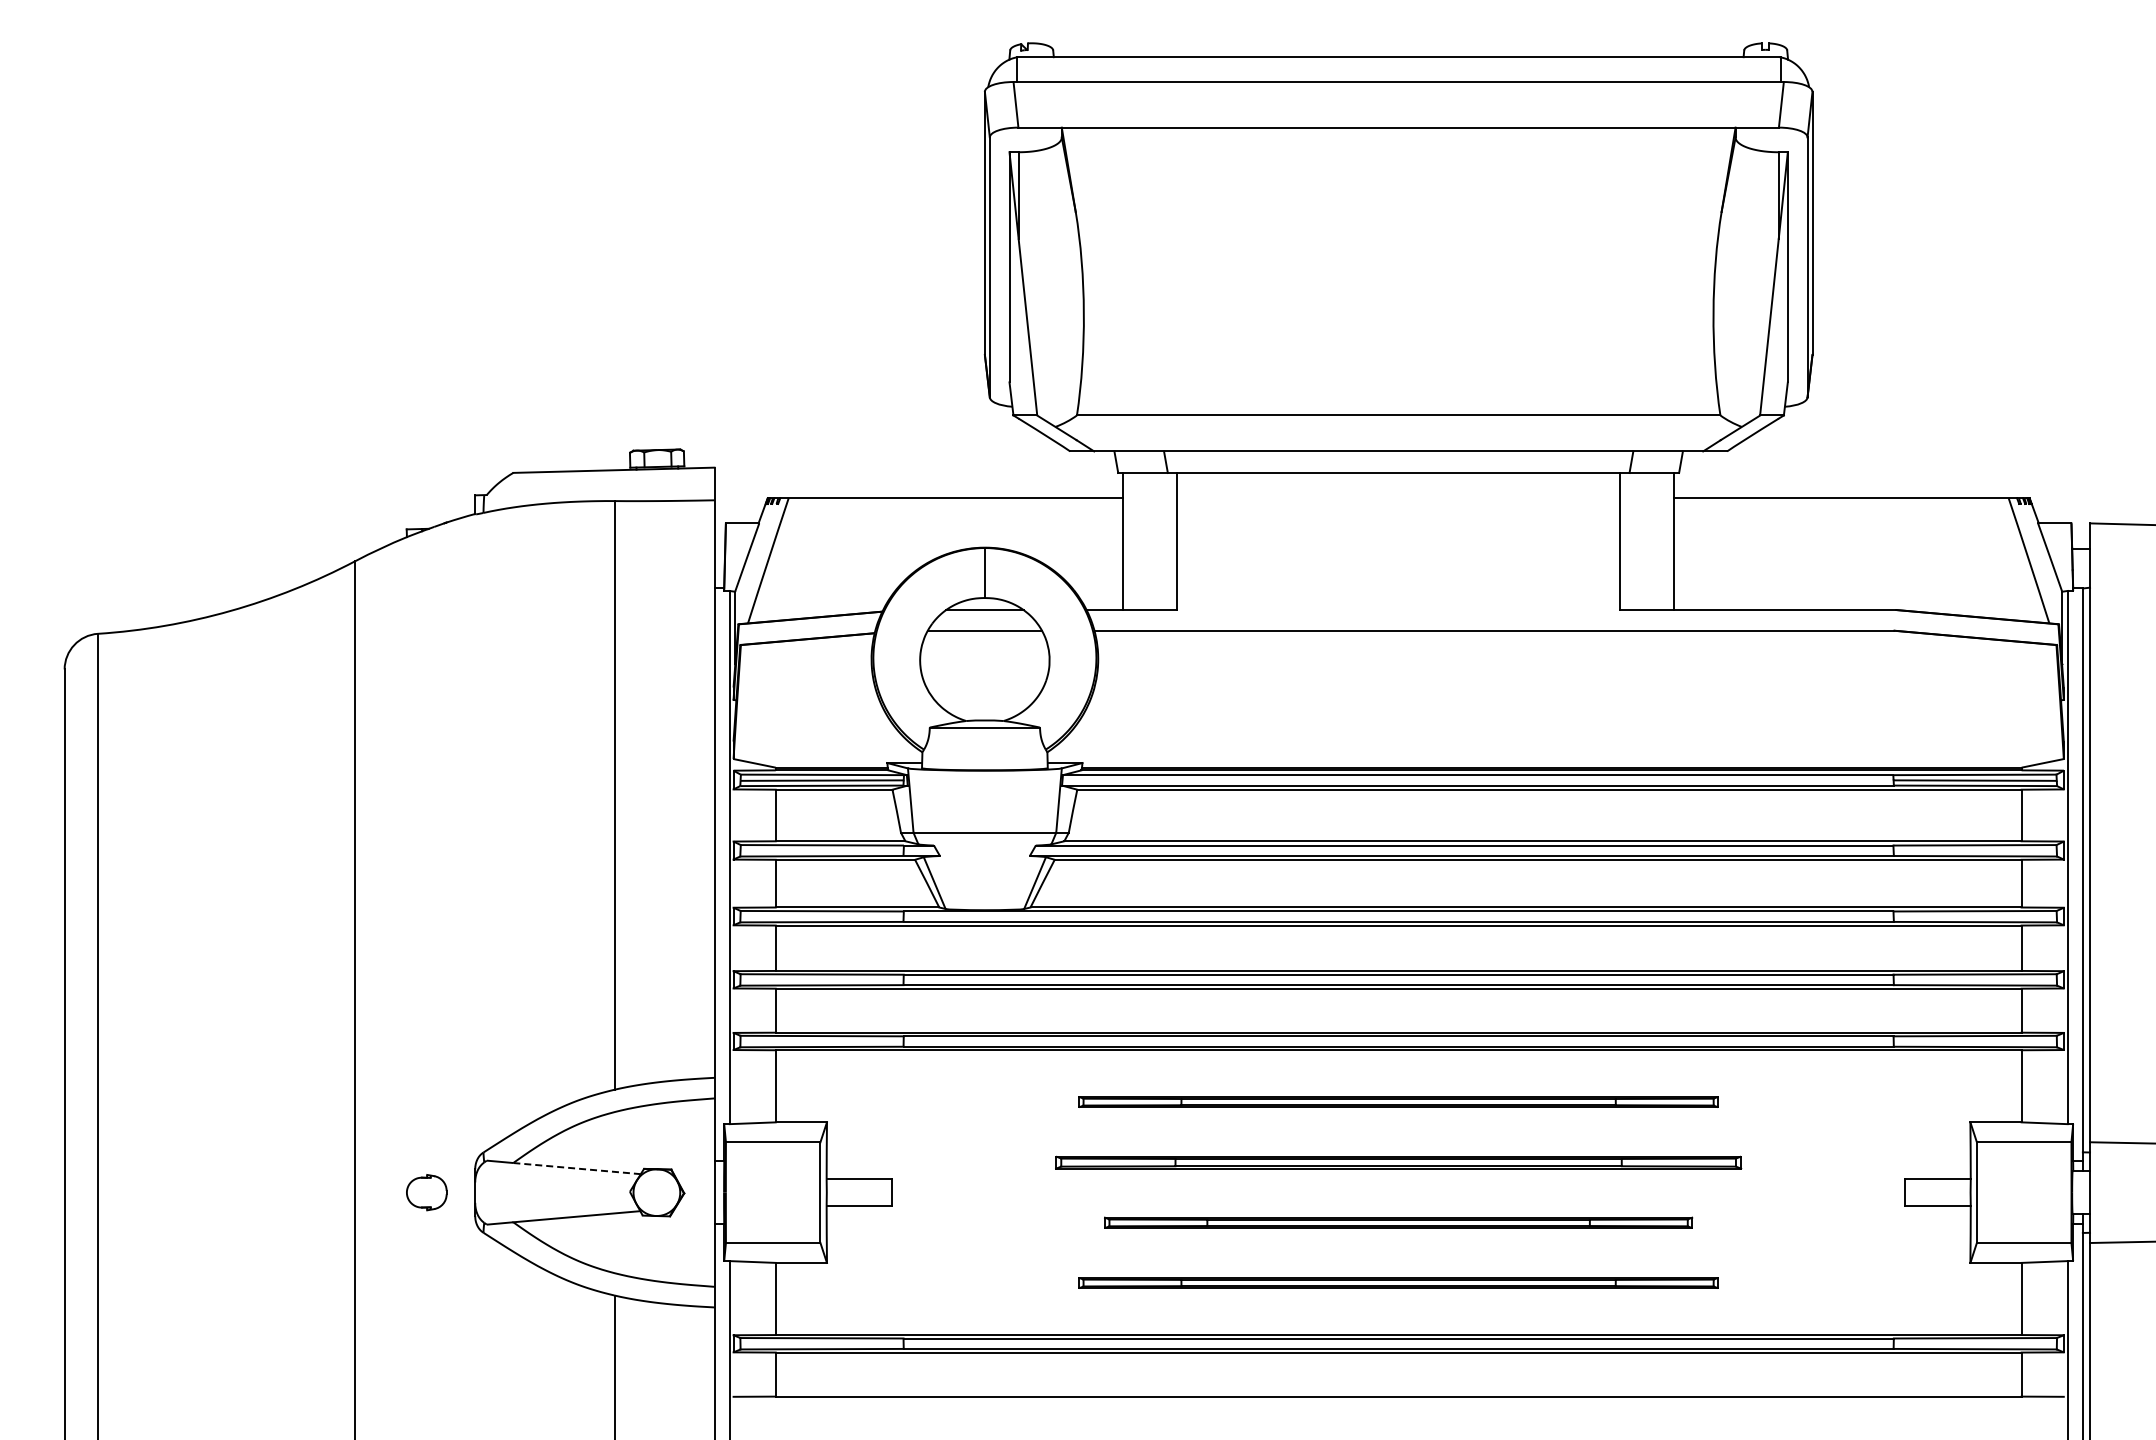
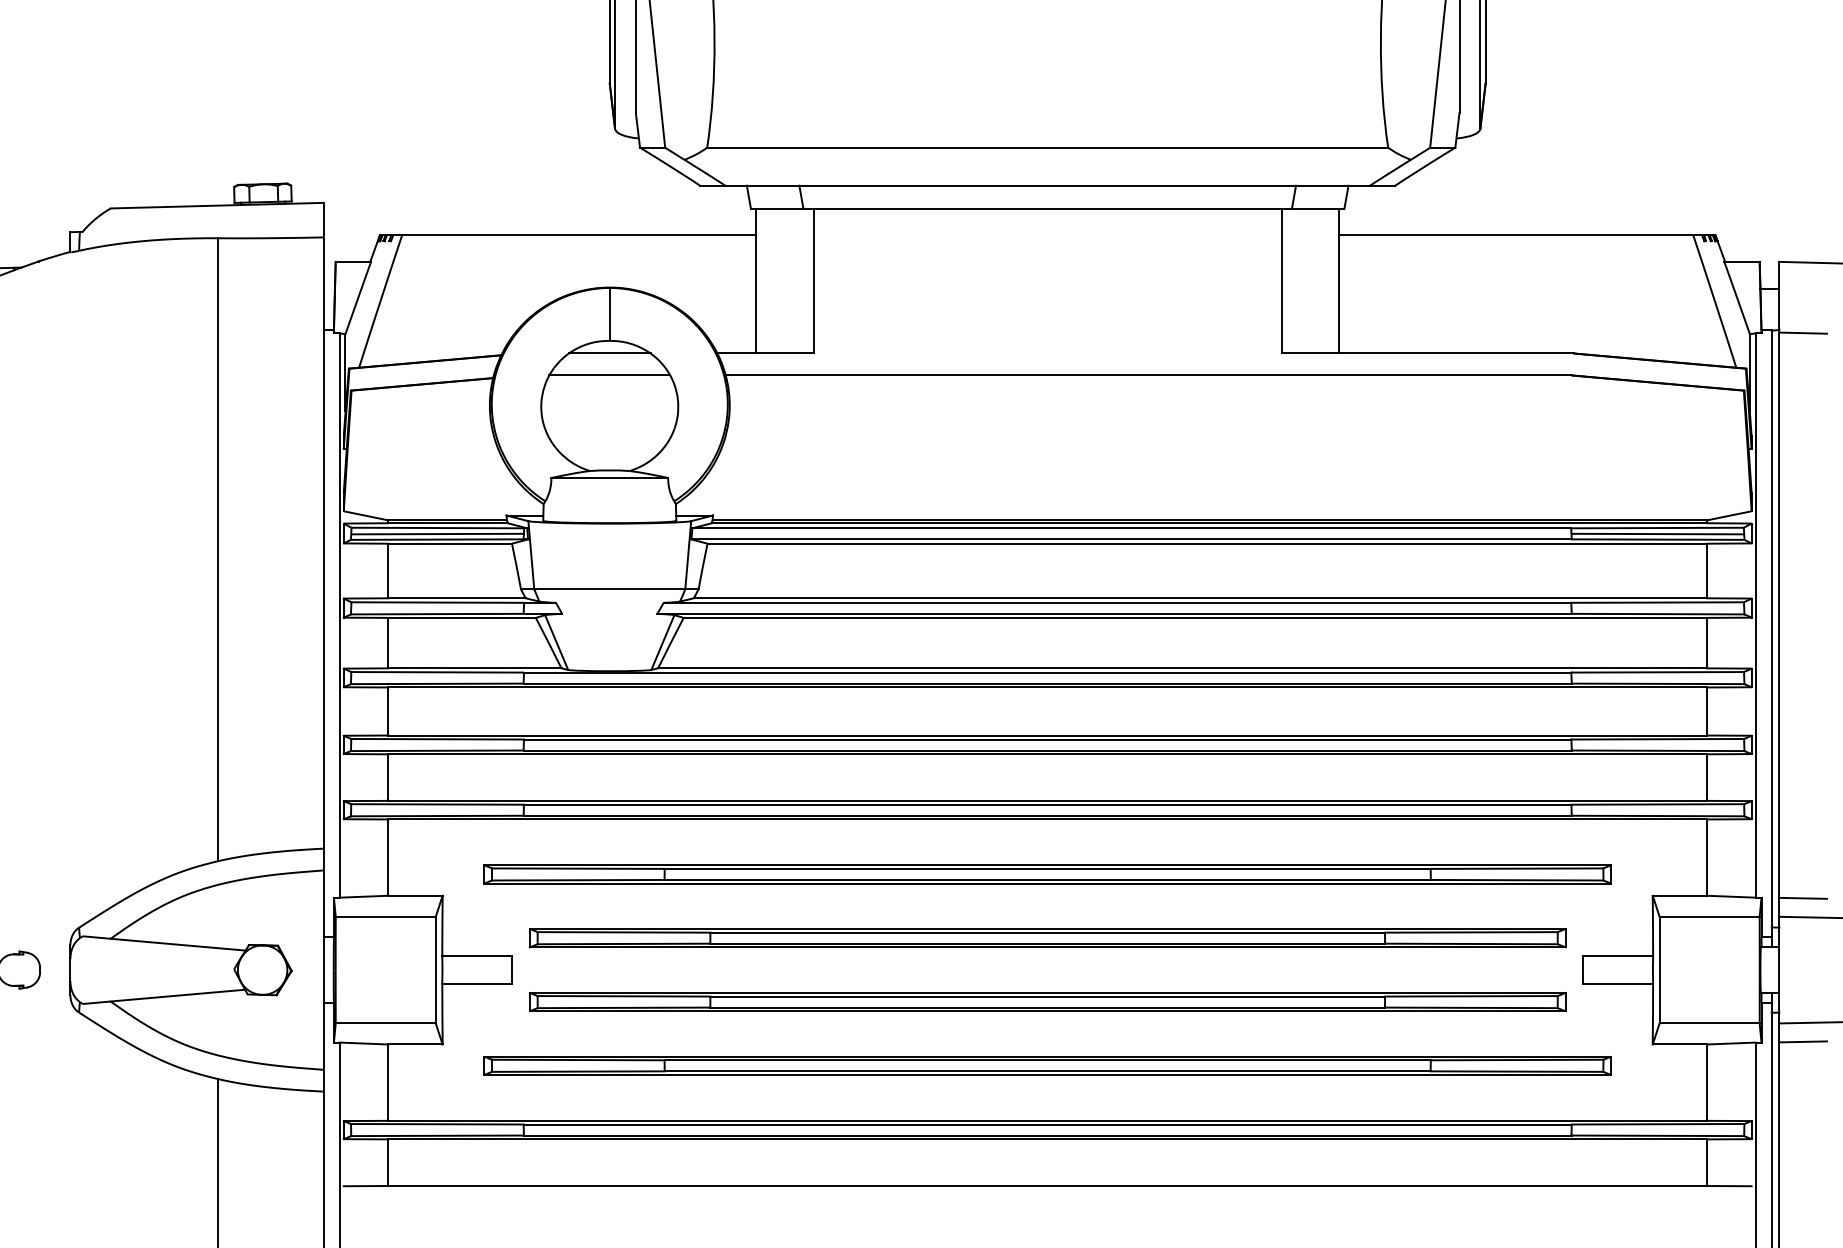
line: (2112, 590) -> (1803, 332), added
part: (1398, 1101) -> (1047, 873), size x1.67
line: (2112, 1124) -> (1803, 898), added
part: (1398, 1162) -> (1047, 938), size x1.43
line: (577, 1168) -> (178, 944), dashed -> solid
part: (1398, 1222) -> (1047, 1001), size x1.67
line: (2112, 1259) -> (1803, 1040), added
part: (1398, 1282) -> (1047, 1065), size x1.67

